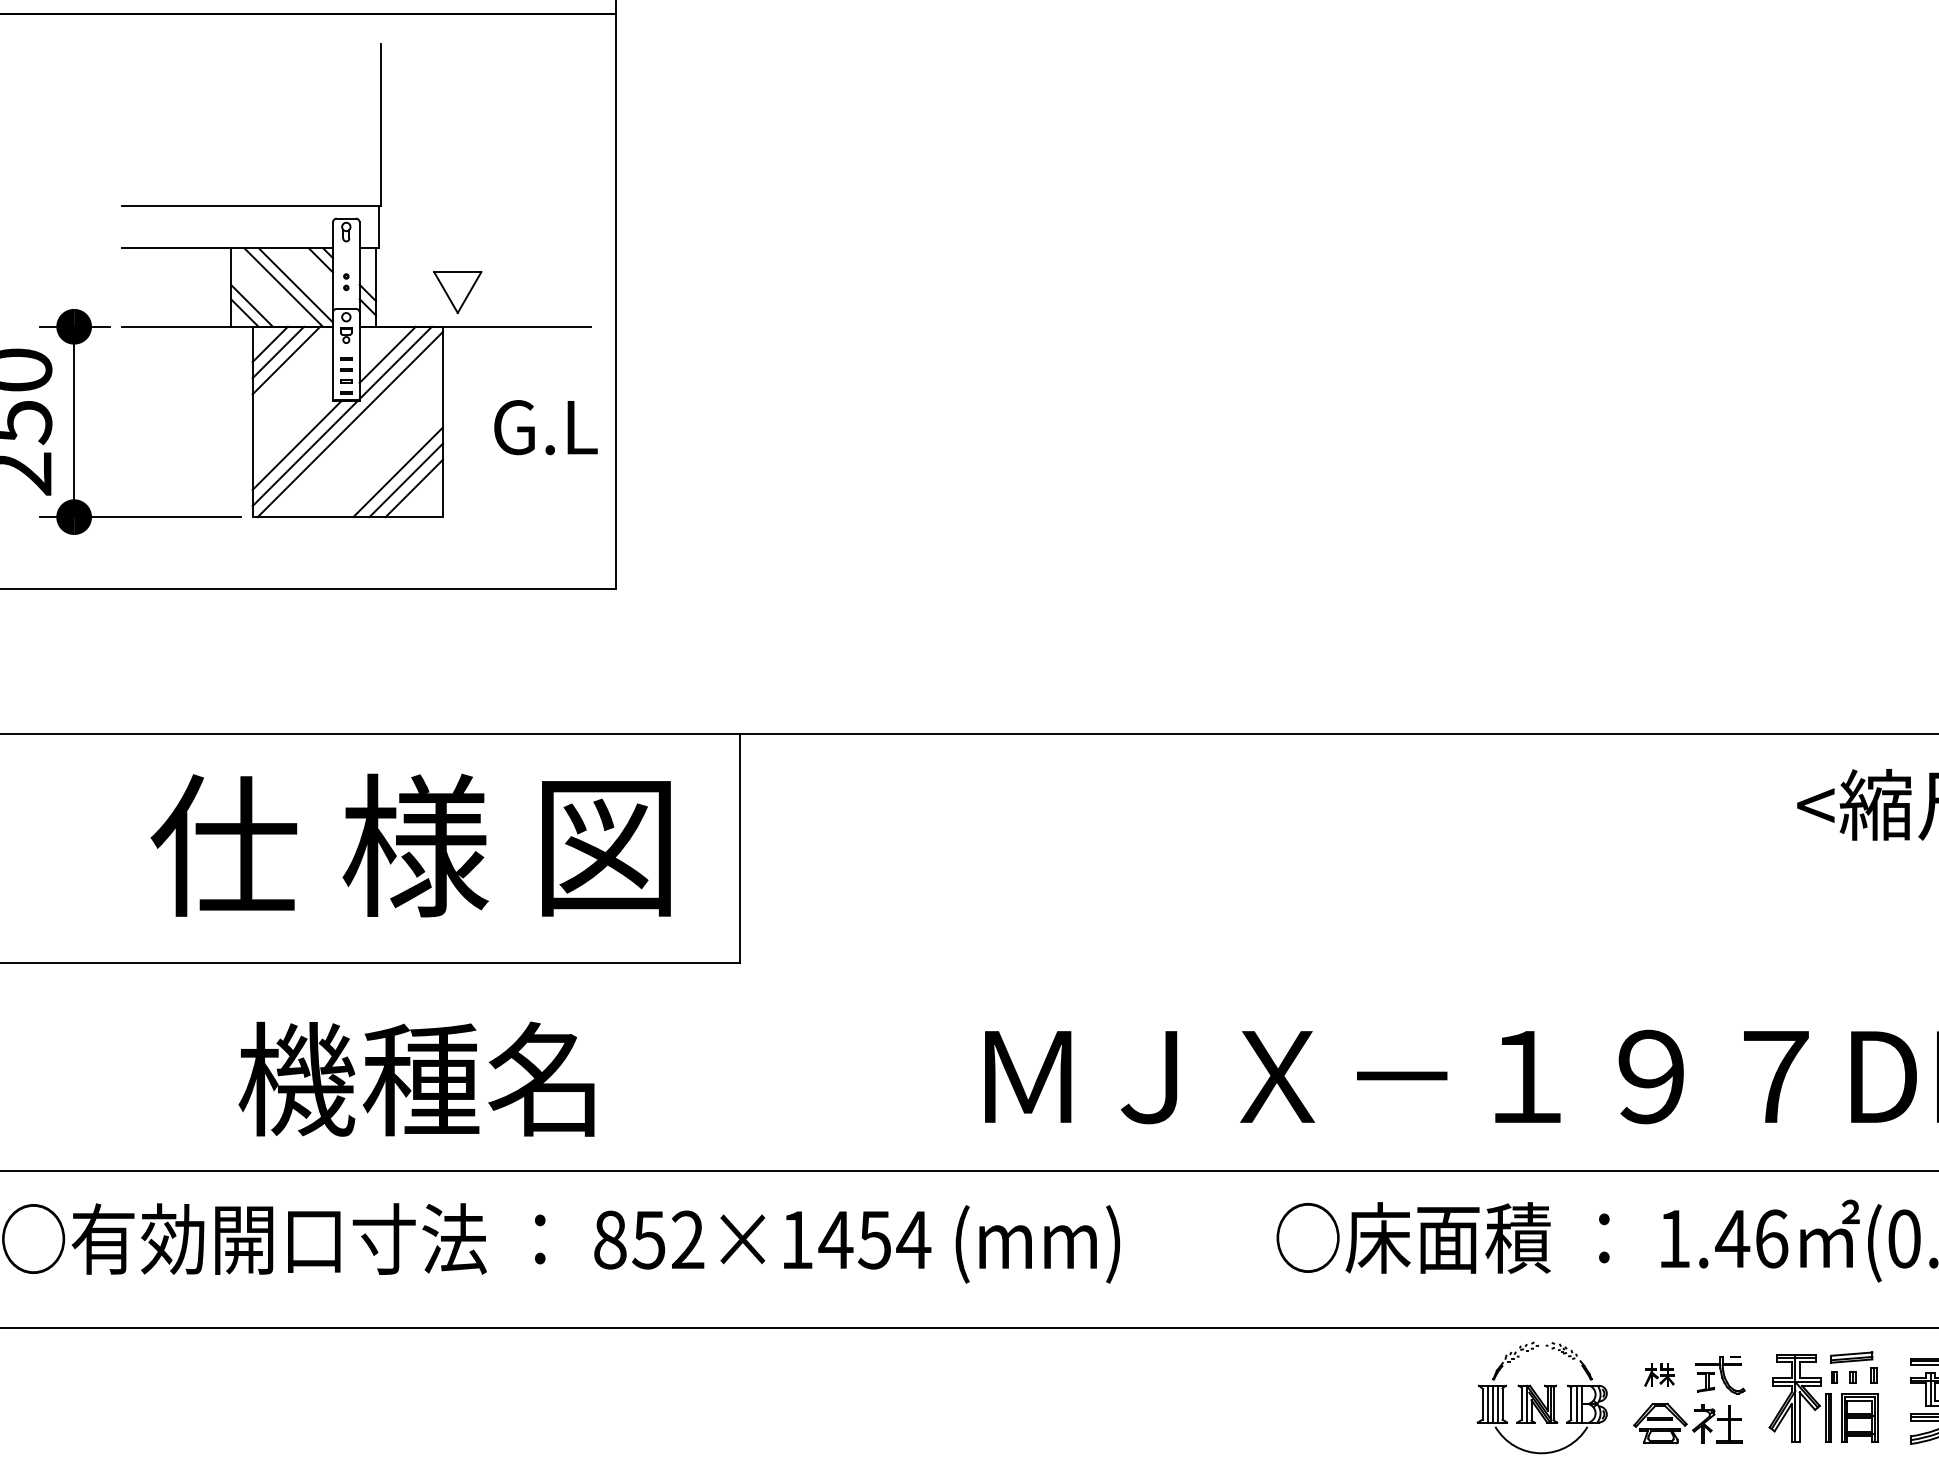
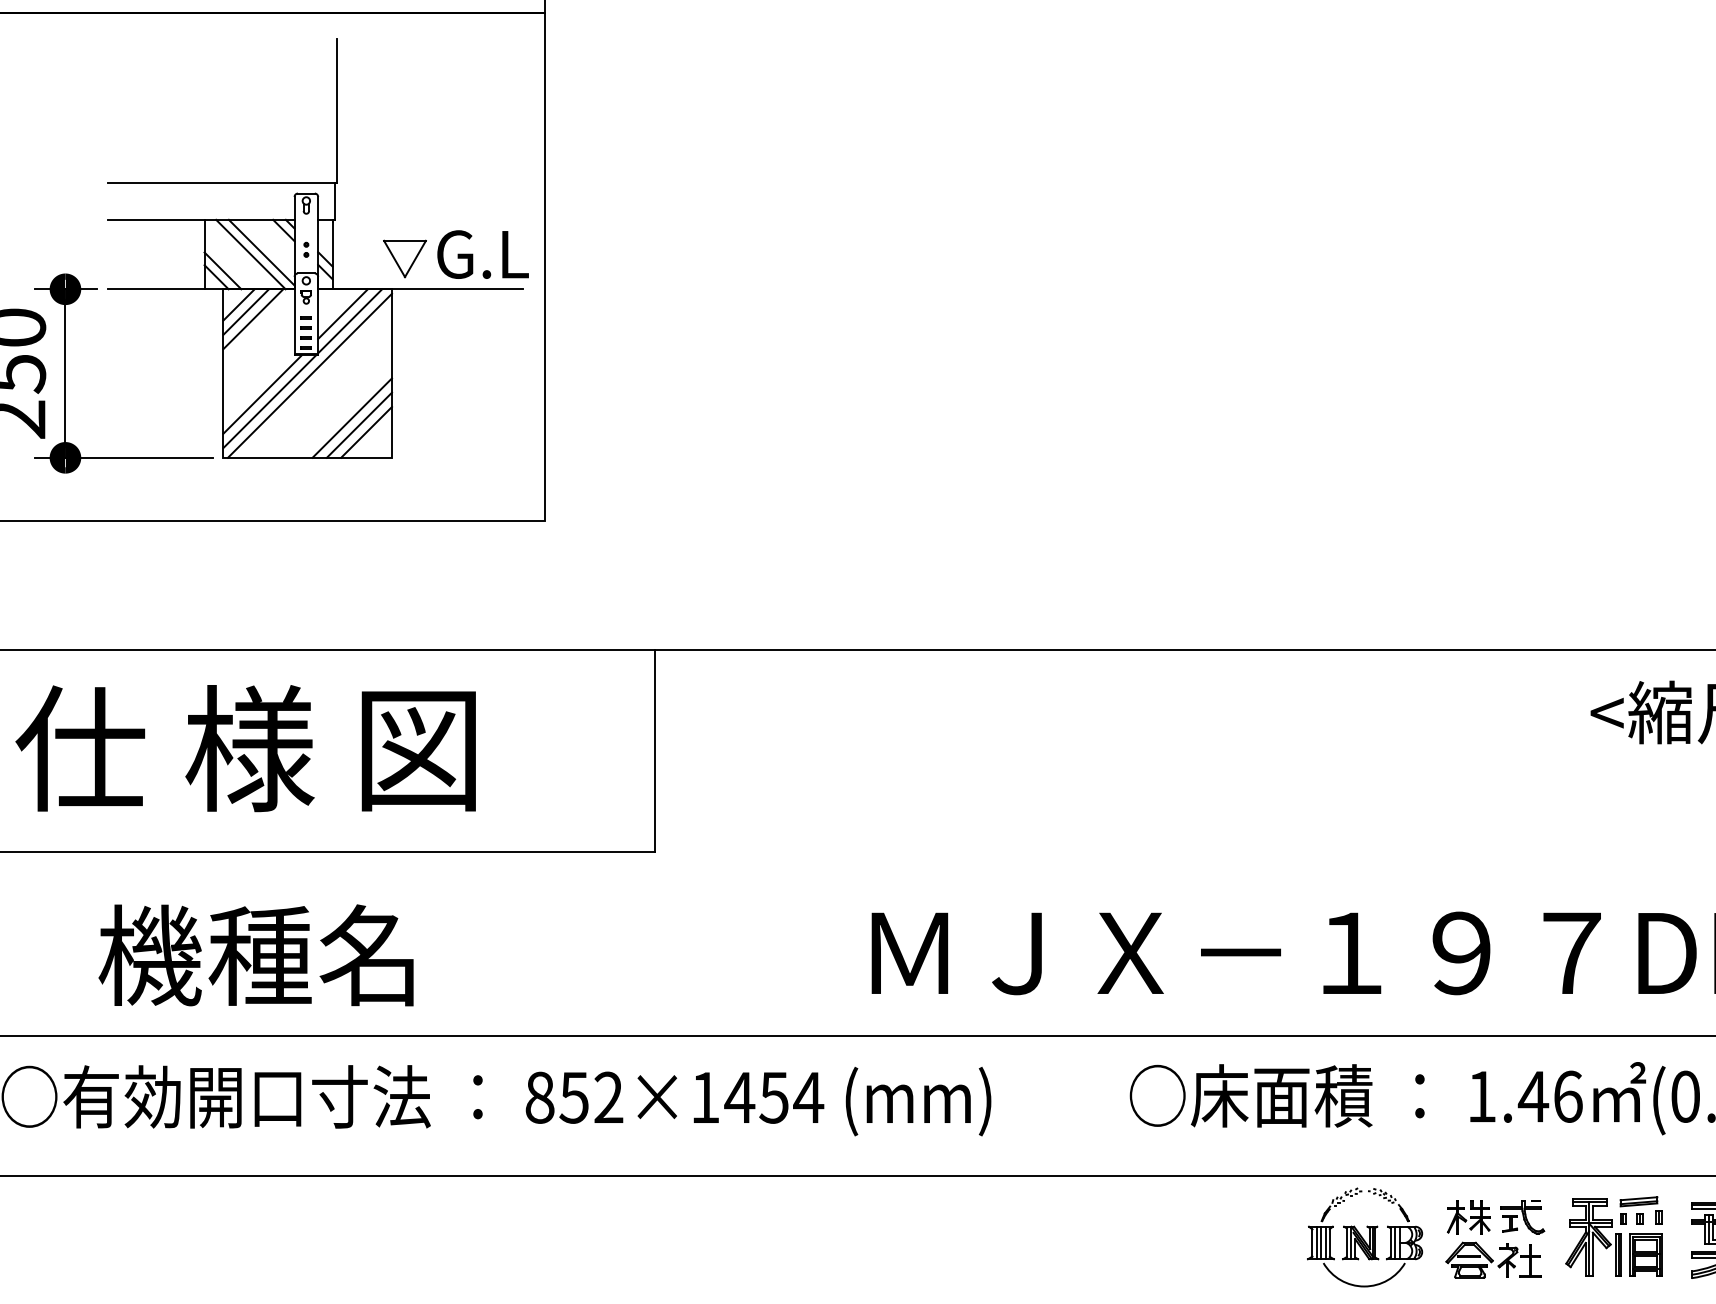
text: (545, 427) -> (482, 254), moved
text: (410, 845) -> (245, 748), moved
text: (416, 1078) -> (256, 954), moved
part: (1659, 1375) -> (1468, 1217), size x1.67

